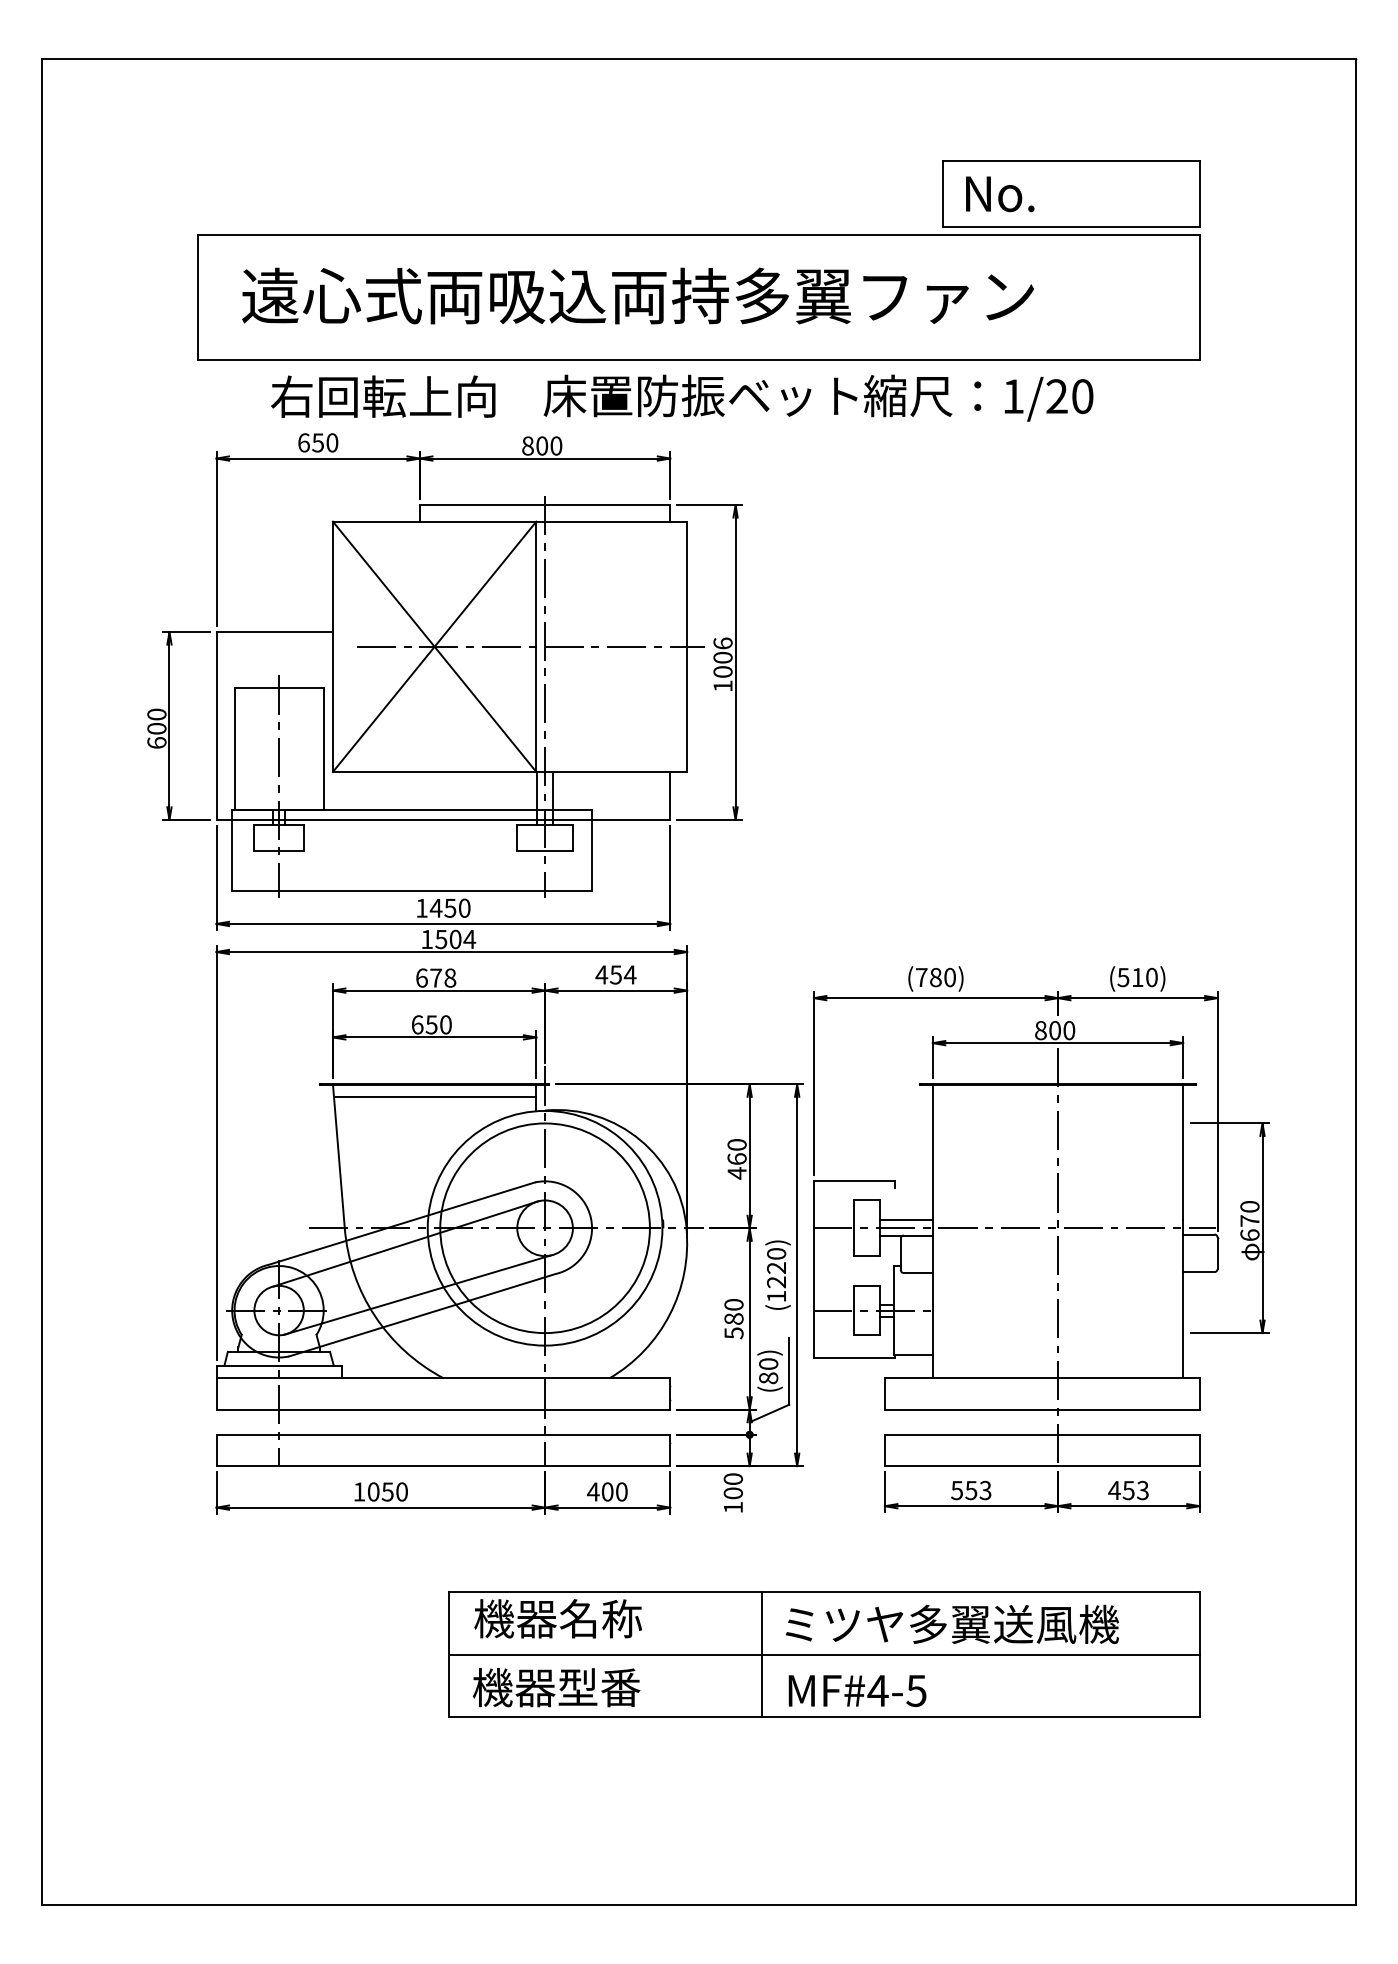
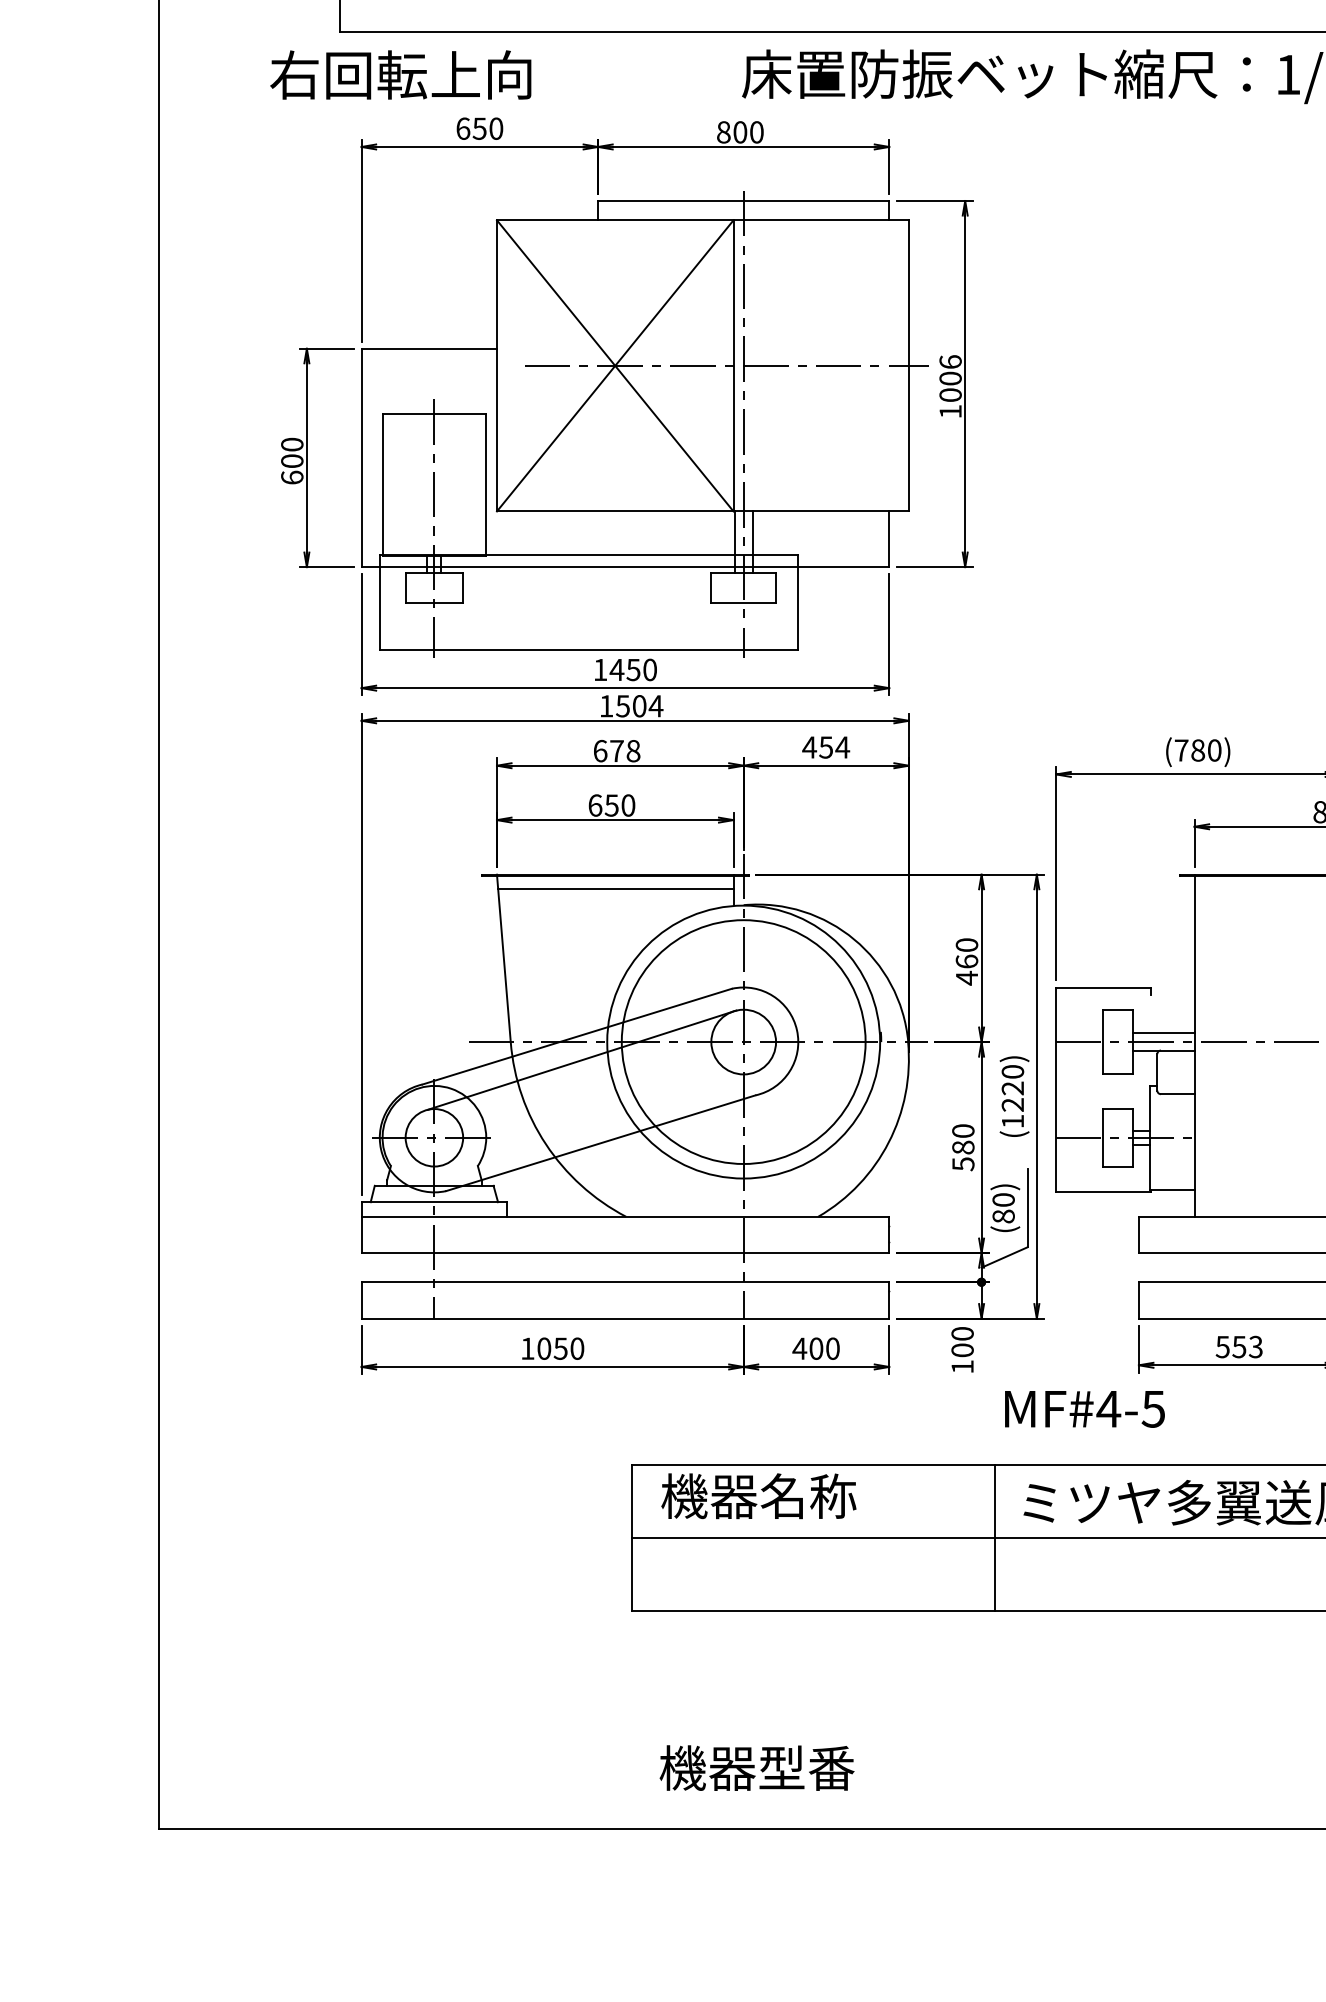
text: (383, 396) -> (401, 74), moved
line: (417, 1294) -> (595, 1119), removed
text: (556, 1687) -> (756, 1767), moved
text: (857, 1691) -> (1084, 1409), moved

